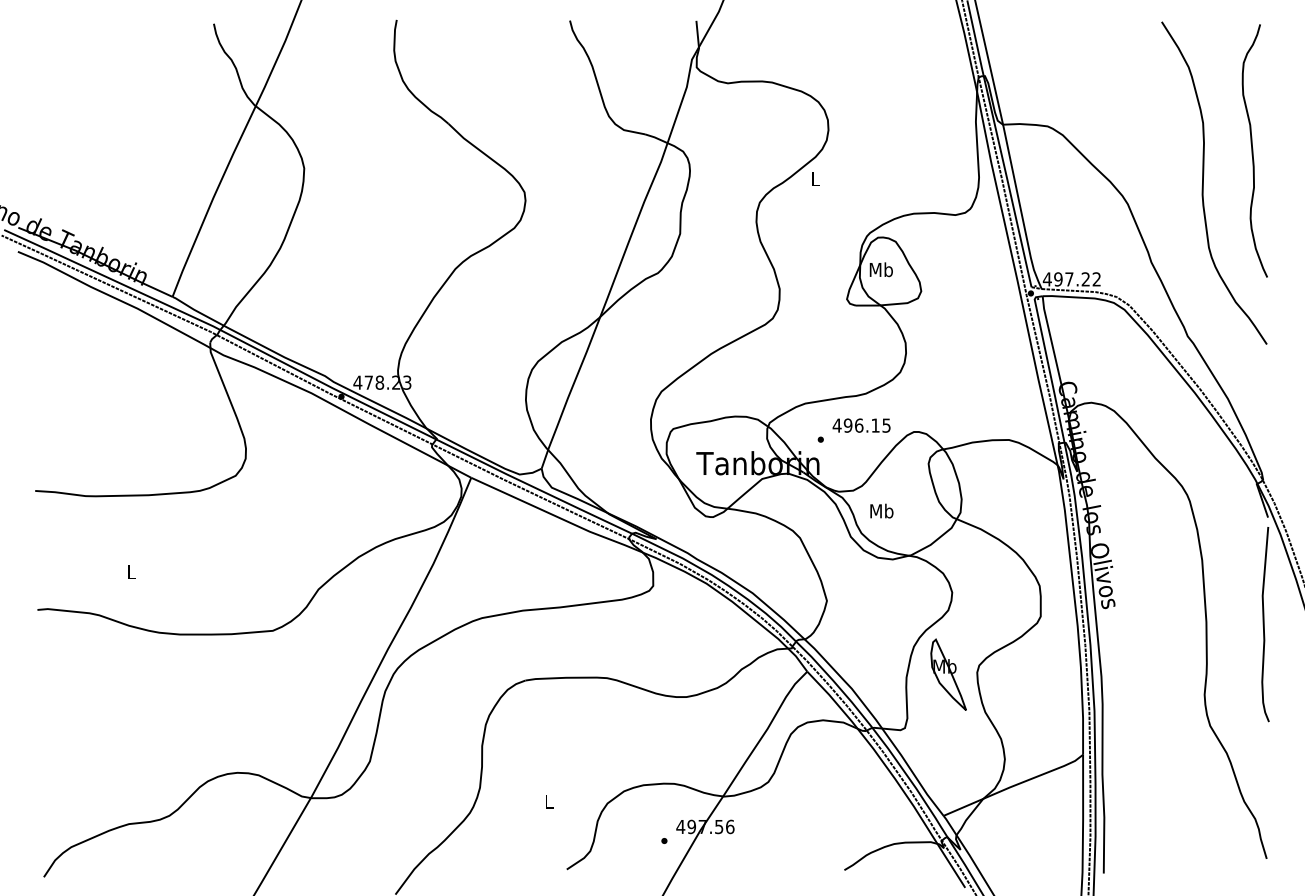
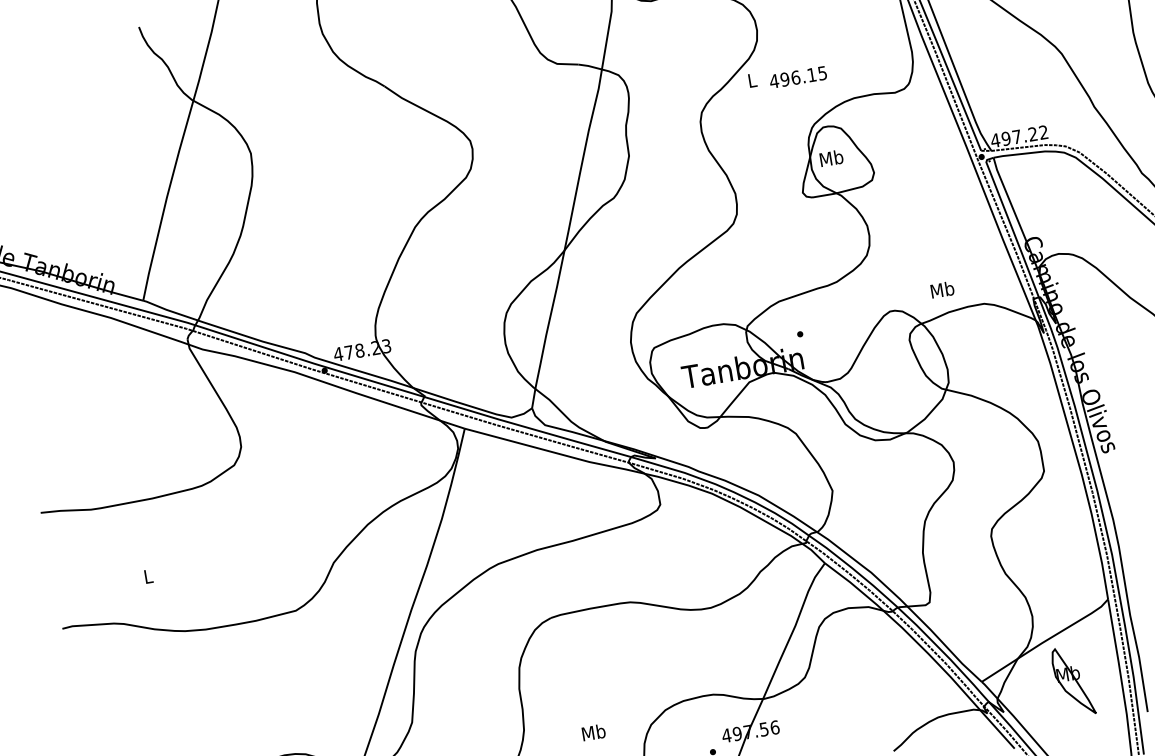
text: (861, 425) -> (798, 77), moved
text: (881, 510) -> (942, 289), moved
part: (948, 674) -> (1072, 681), moved
text: (548, 801) -> (593, 732), L -> Mb

